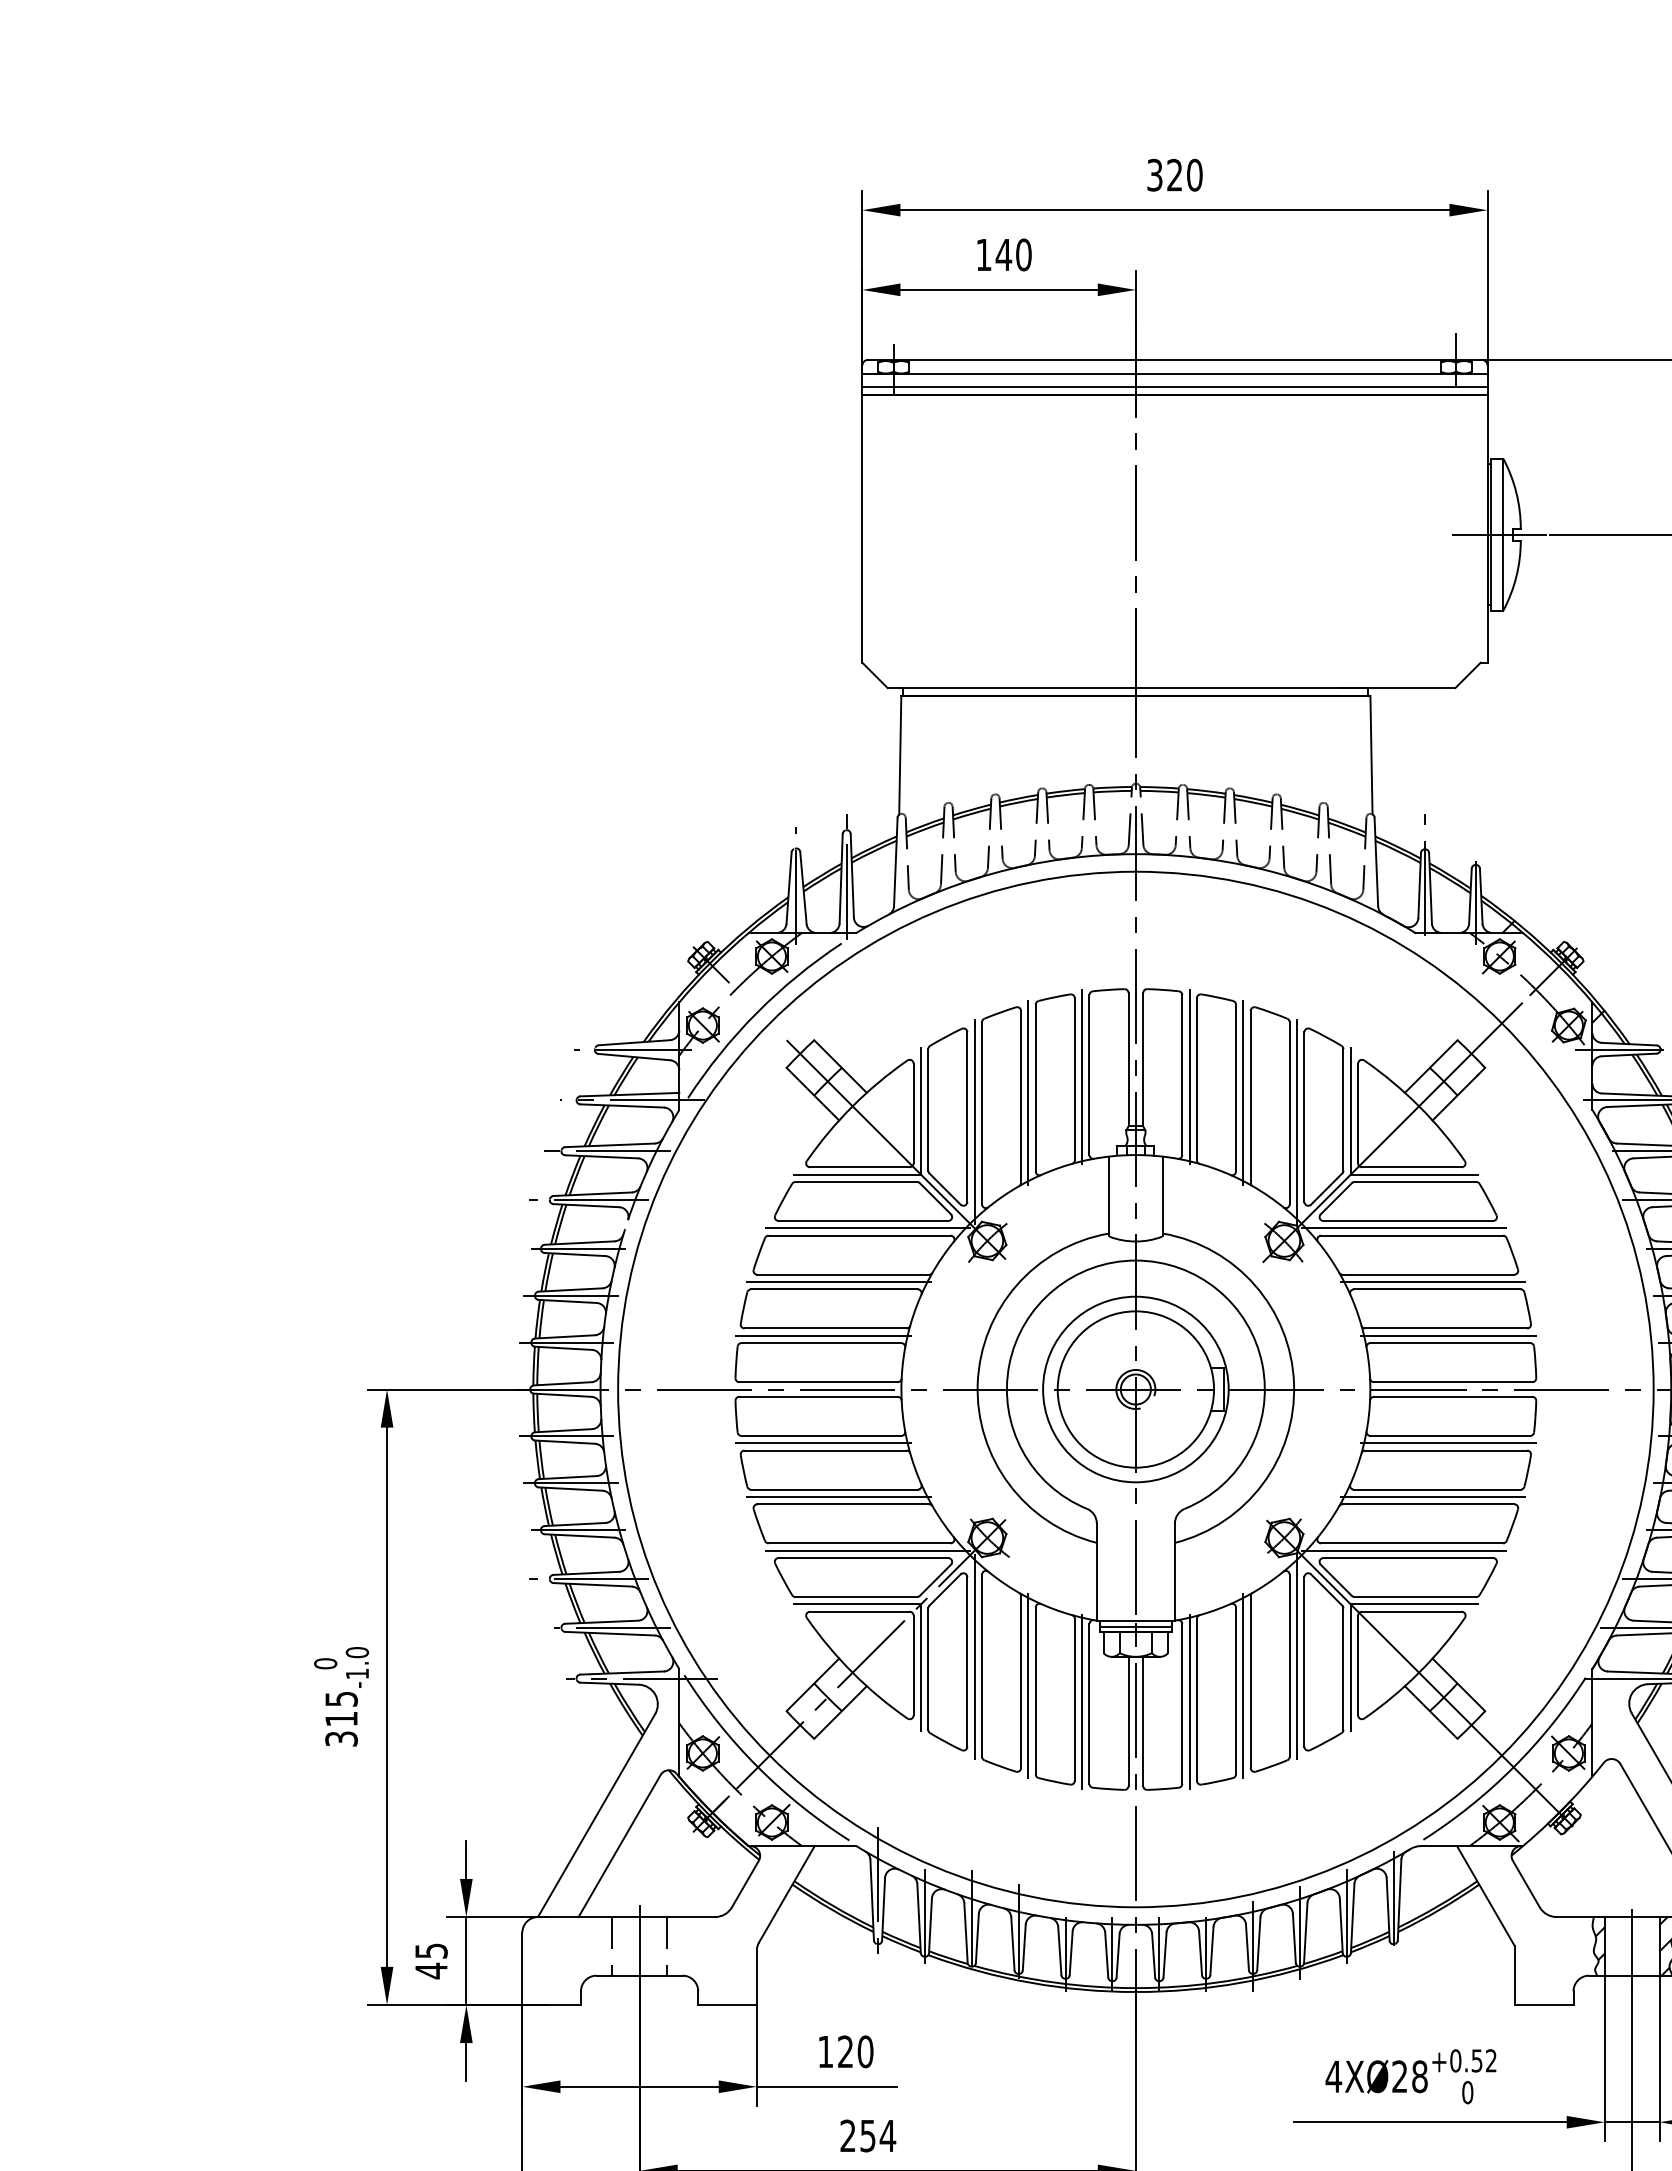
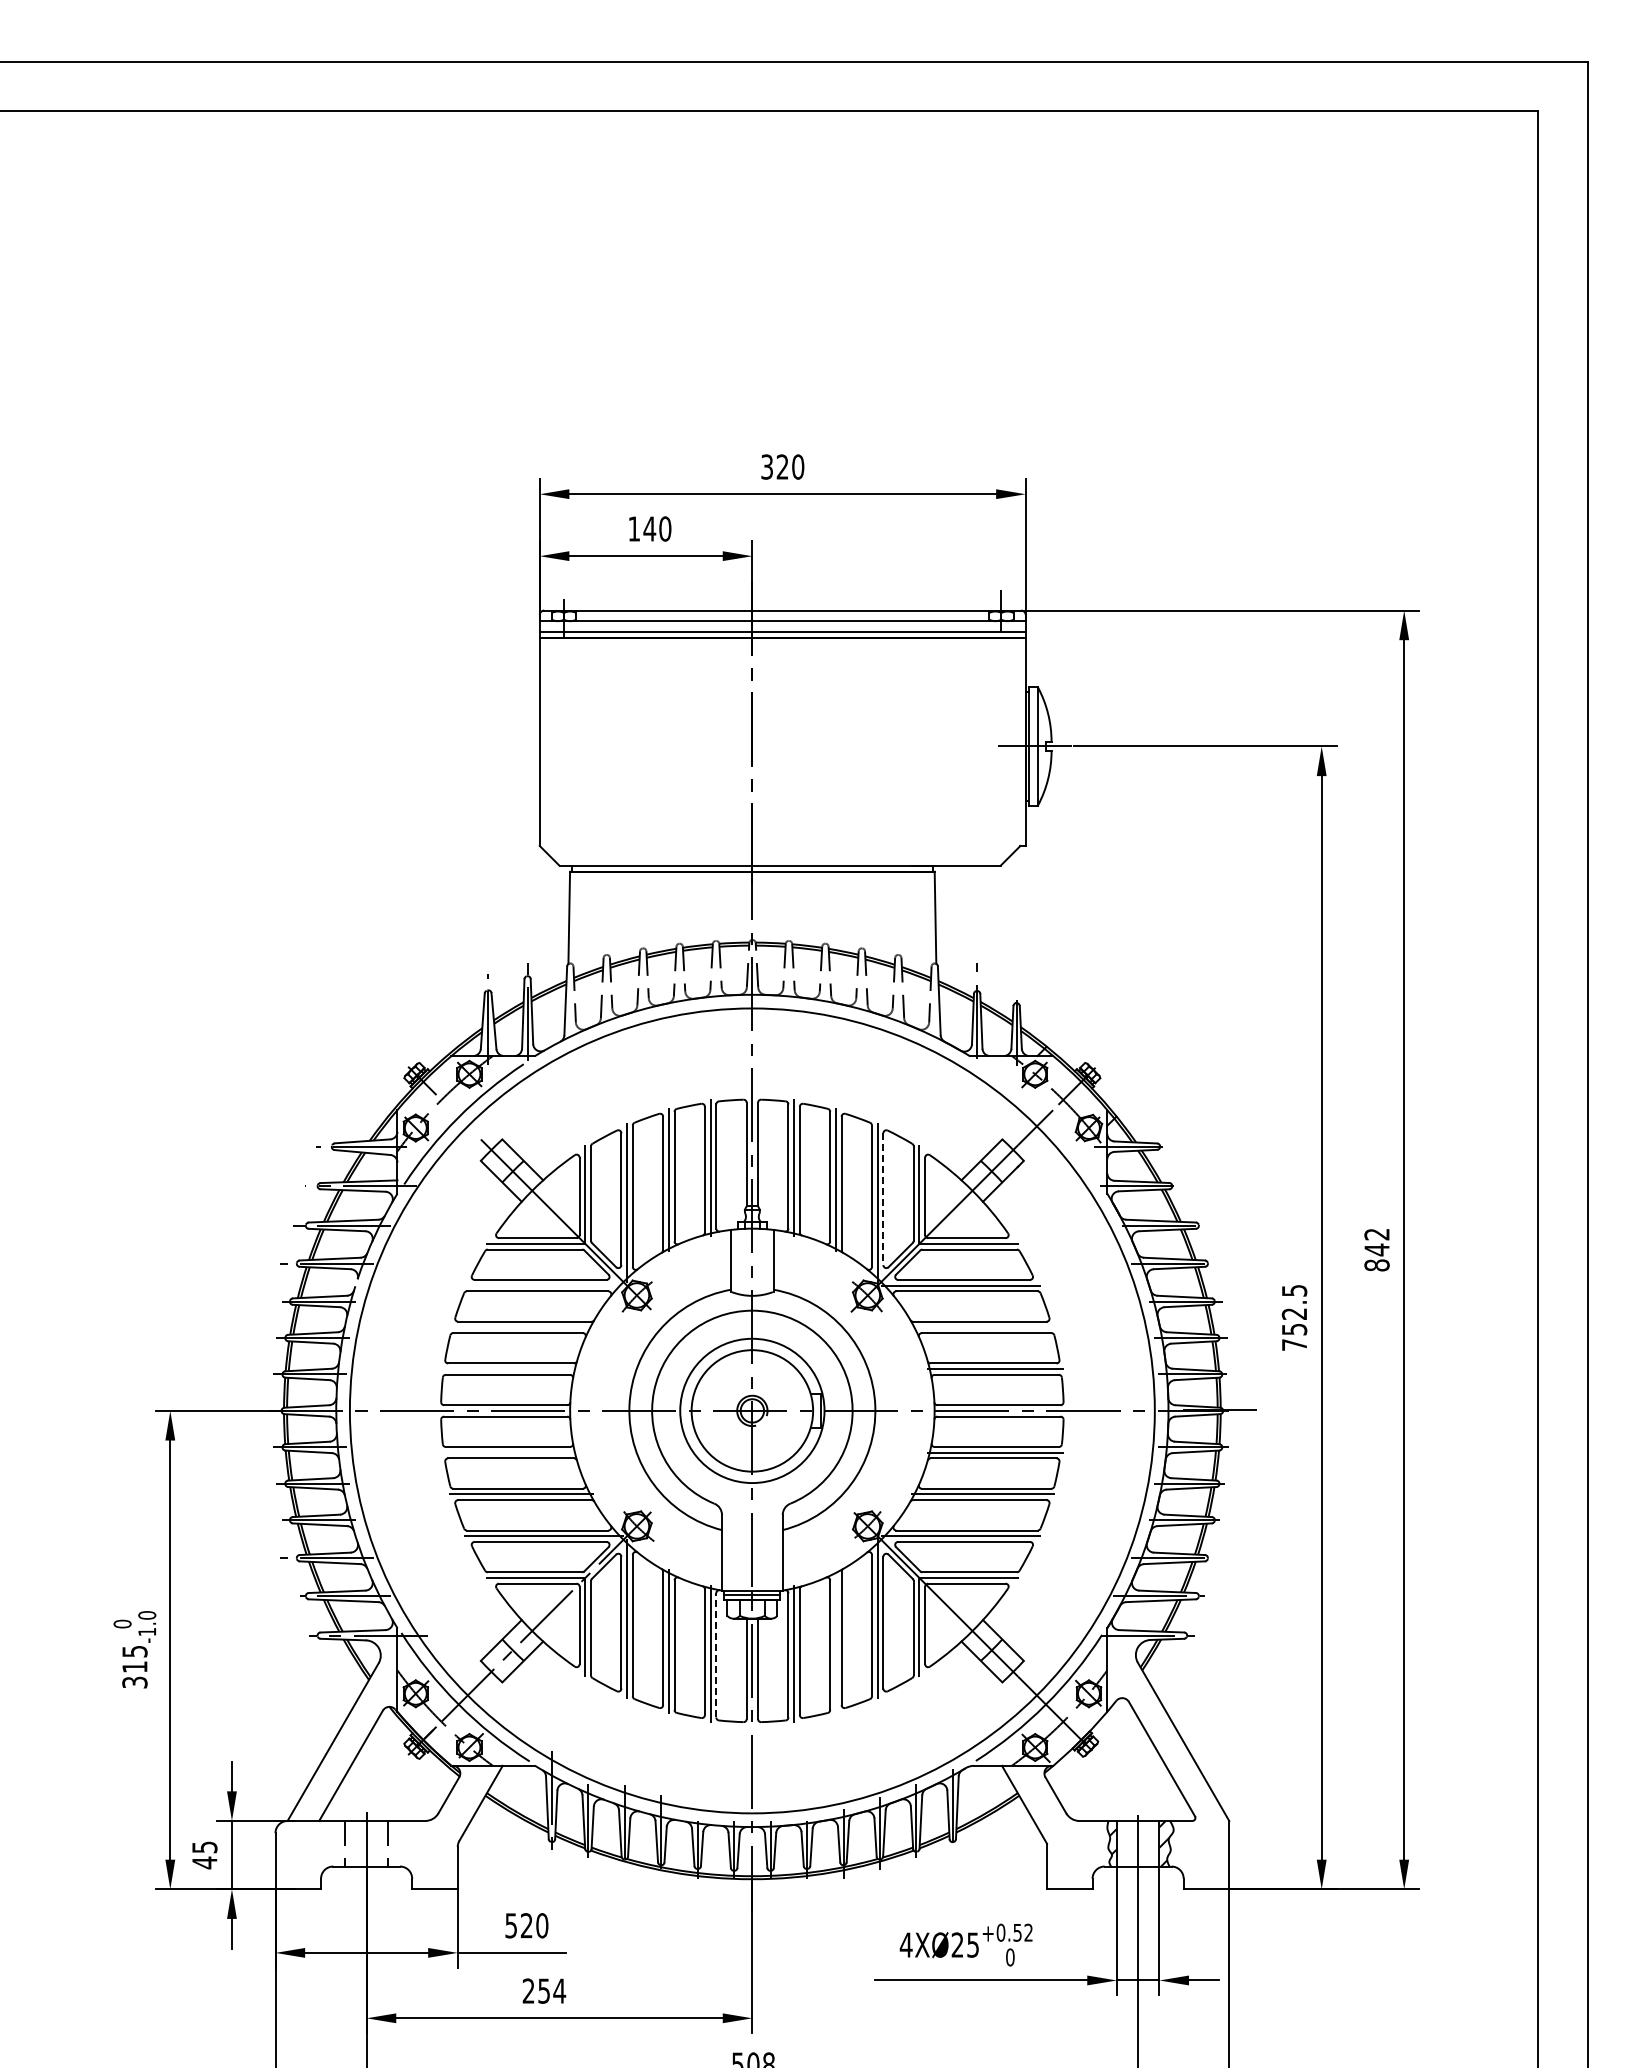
line: (1304, 1117) -> (883, 1199), solid -> dashed
line: (868, 1228) -> (544, 1285), removed
line: (838, 1282) -> (521, 1327), removed
line: (1431, 1282) -> (982, 1327), removed
line: (823, 1336) -> (509, 1369), removed
line: (823, 1443) -> (509, 1452), removed
line: (1242, 1686) -> (835, 1641), removed
line: (1089, 1702) -> (716, 1654), solid -> dashed
text: (824, 2051) -> (510, 1925), 120 -> 520
text: (1420, 2075) -> (973, 1944), 4XØ28 -> 4XØ25

